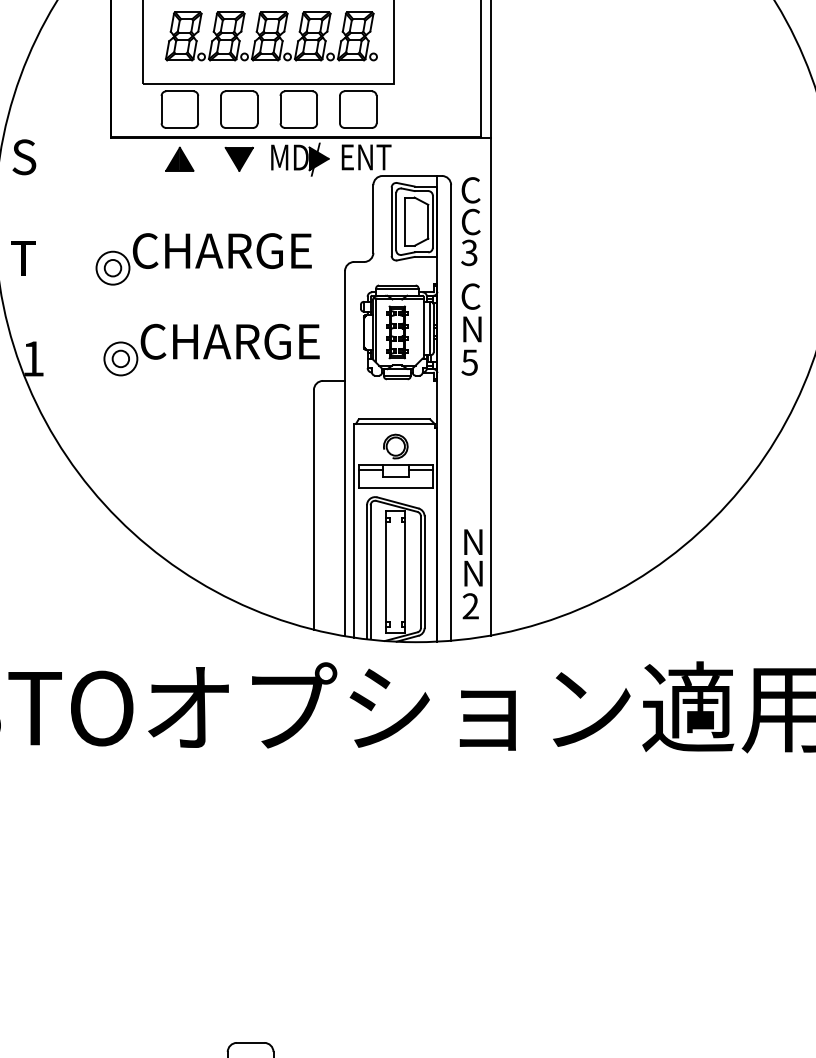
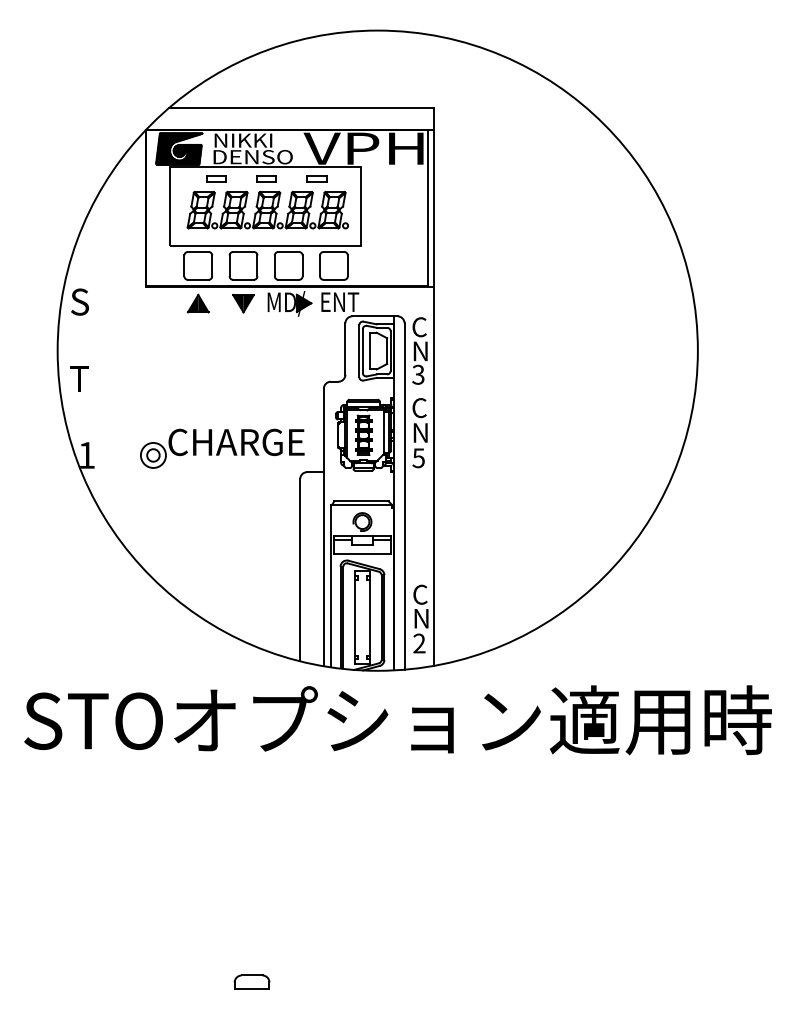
text: (470, 222) -> (419, 351), C -> N
part: (203, 259) -> (216, 379), removed
text: (472, 541) -> (420, 594), N -> C

